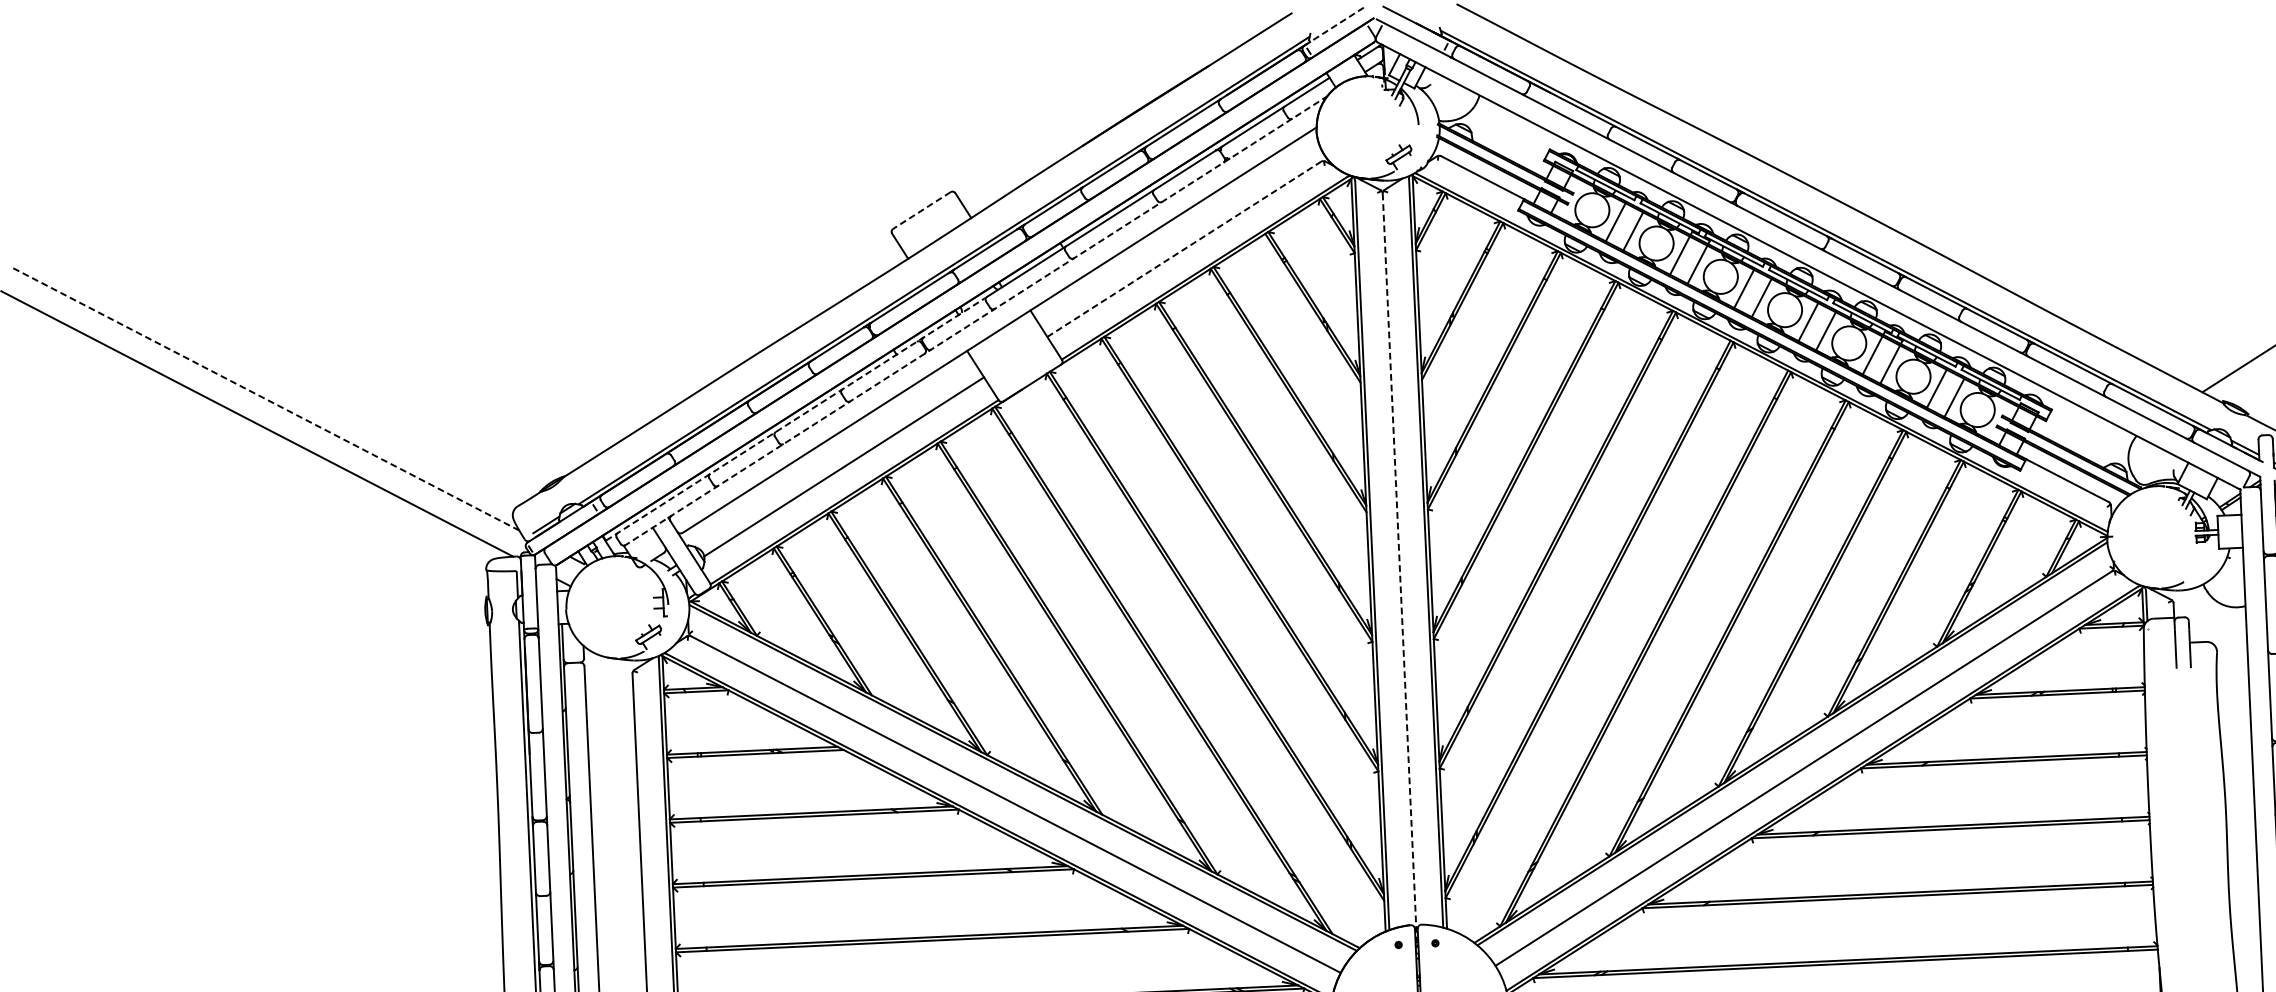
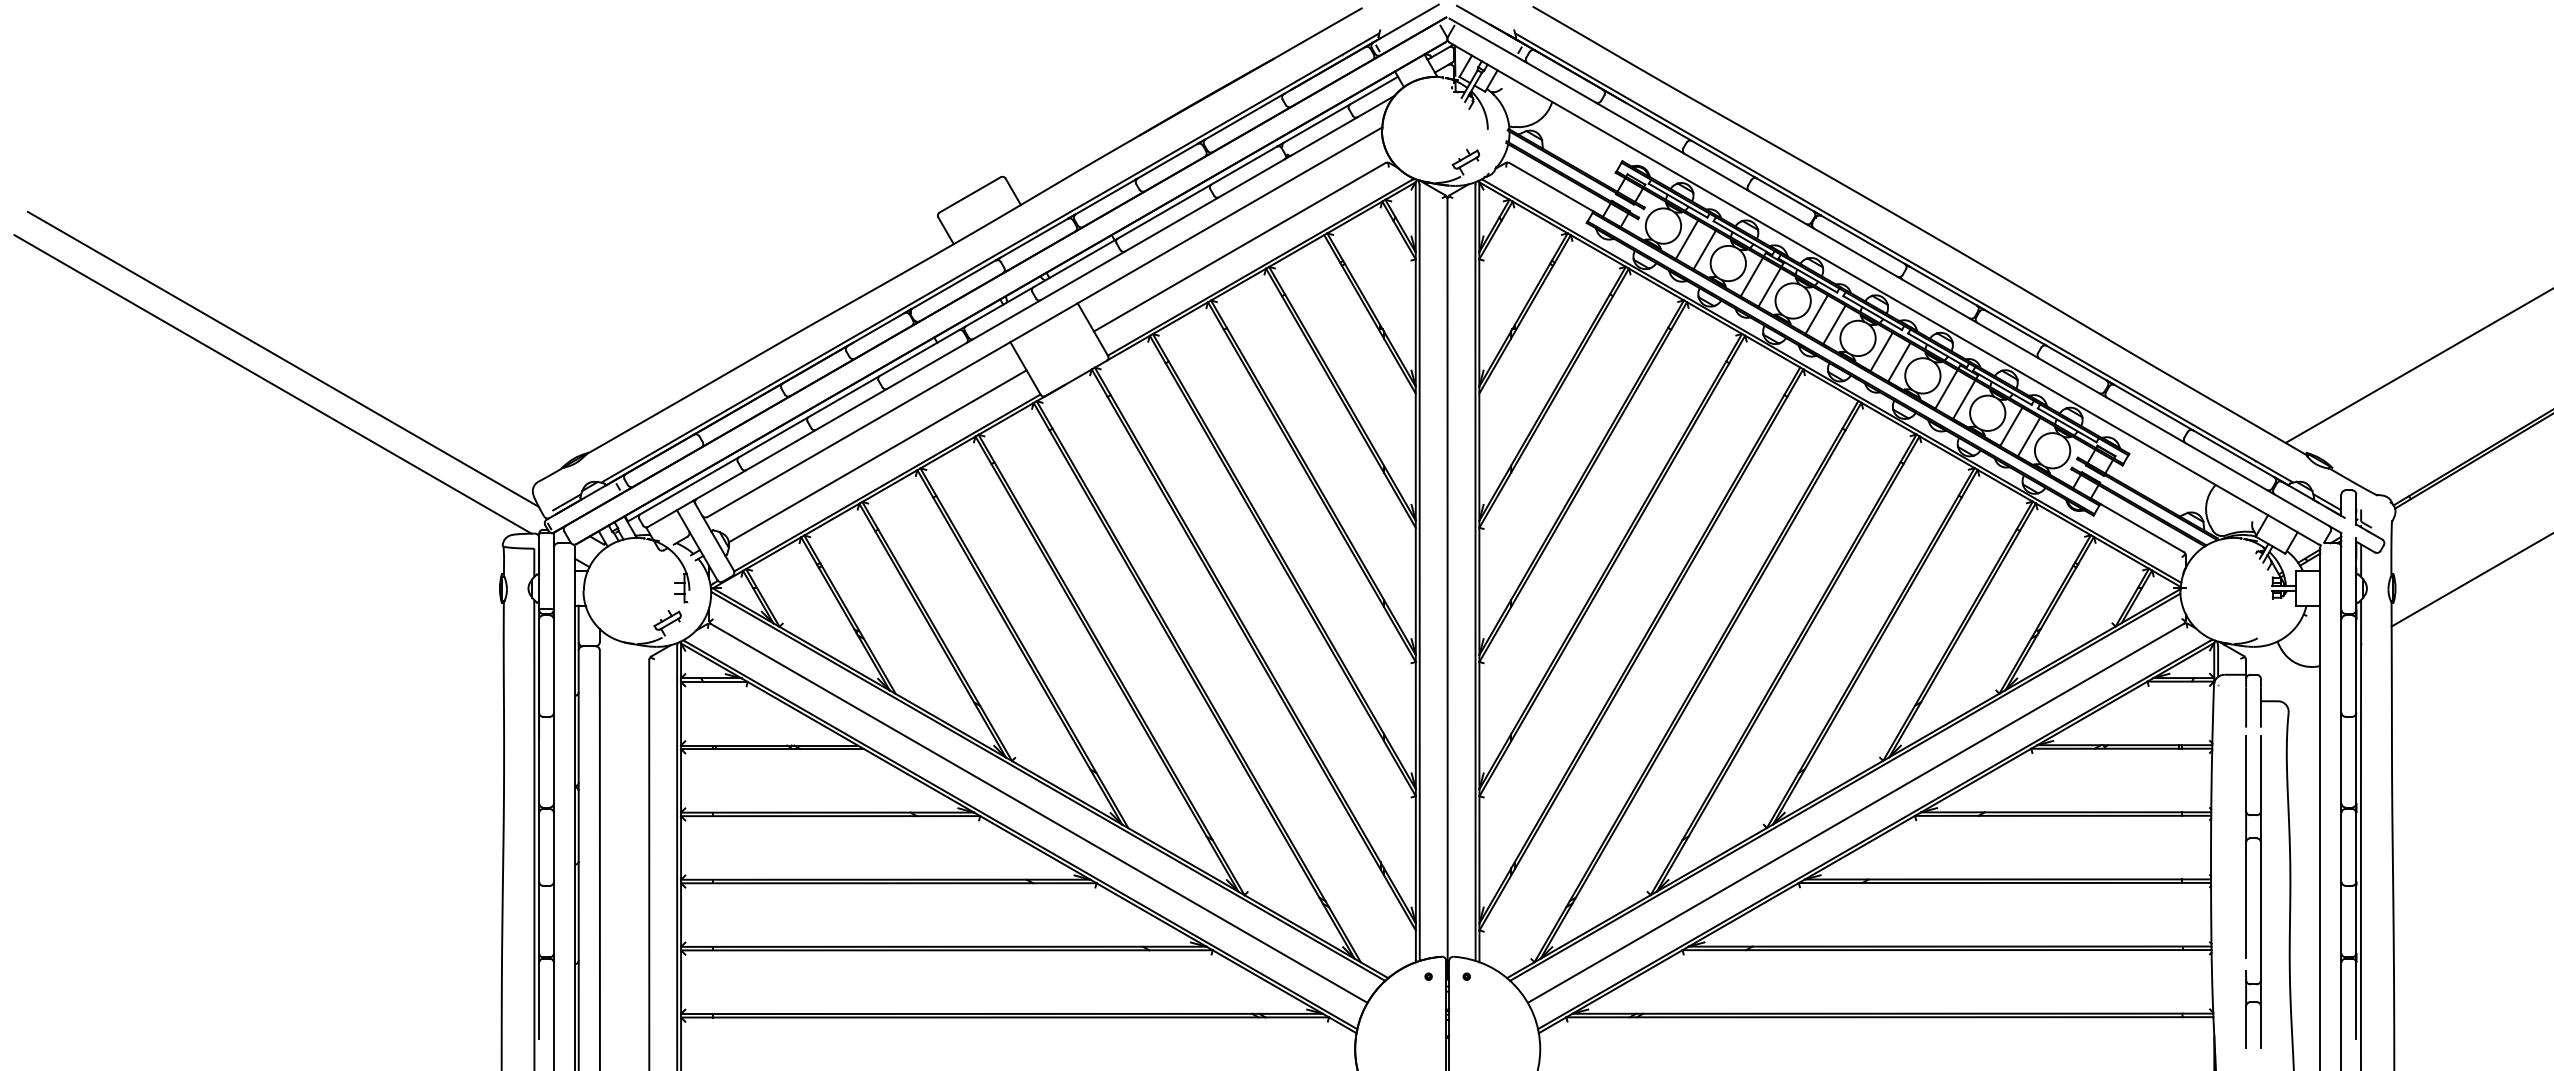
line: (1335, 25) -> (1406, 23), dashed -> solid
line: (921, 211) -> (969, 195), dashed -> solid
line: (1185, 249) -> (1240, 247), dashed -> solid
line: (976, 320) -> (1021, 311), dashed -> solid
line: (265, 399) -> (282, 359), dashed -> solid
line: (795, 418) -> (829, 404), dashed -> solid
line: (1399, 569) -> (1447, 588), dashed -> solid
part: (2184, 826) -> (2246, 891), added

